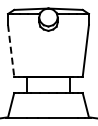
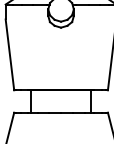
line: (11, 51) -> (10, 55), dashed -> solid

